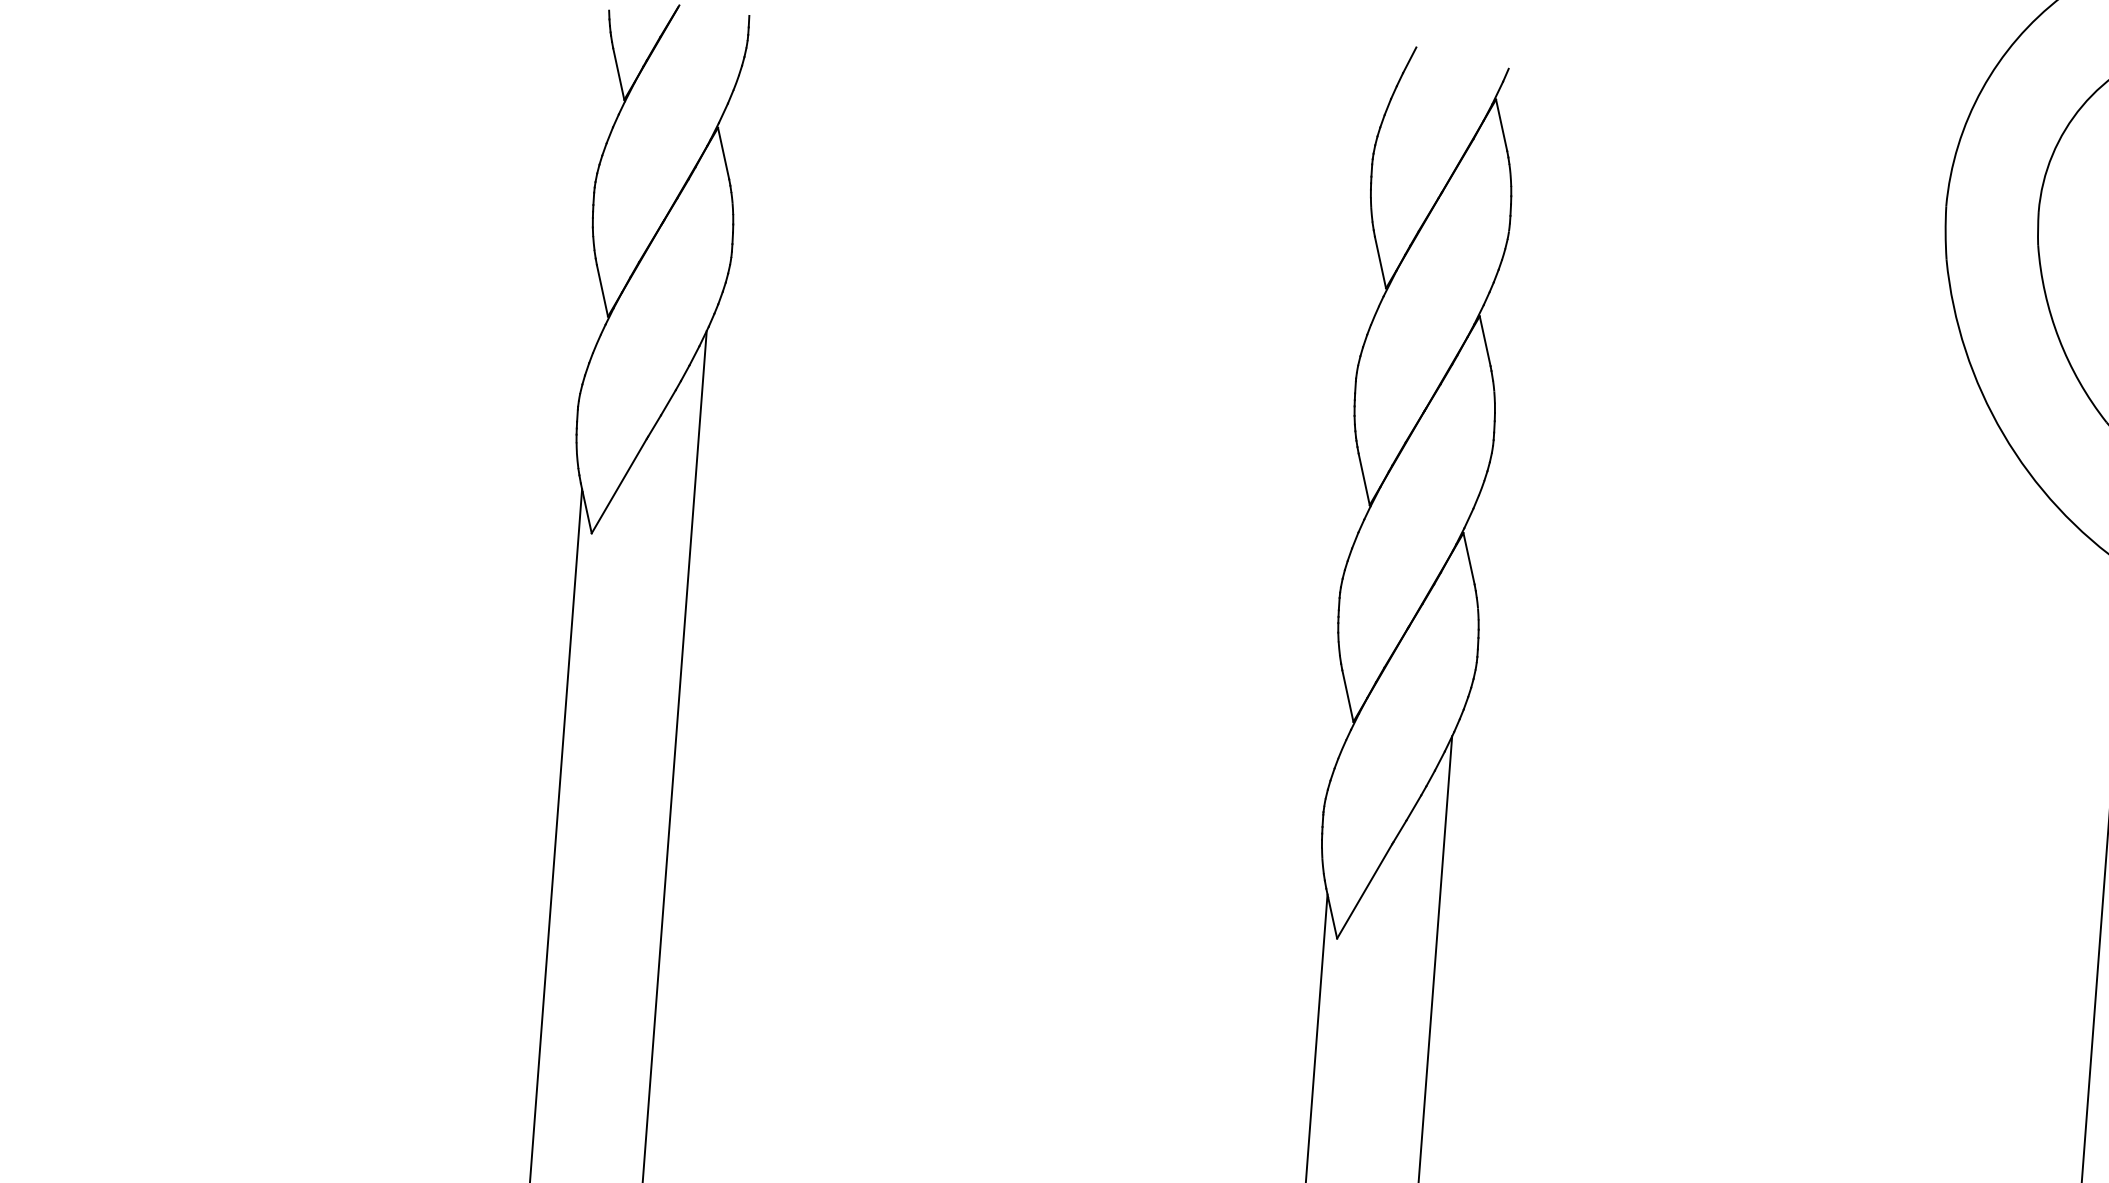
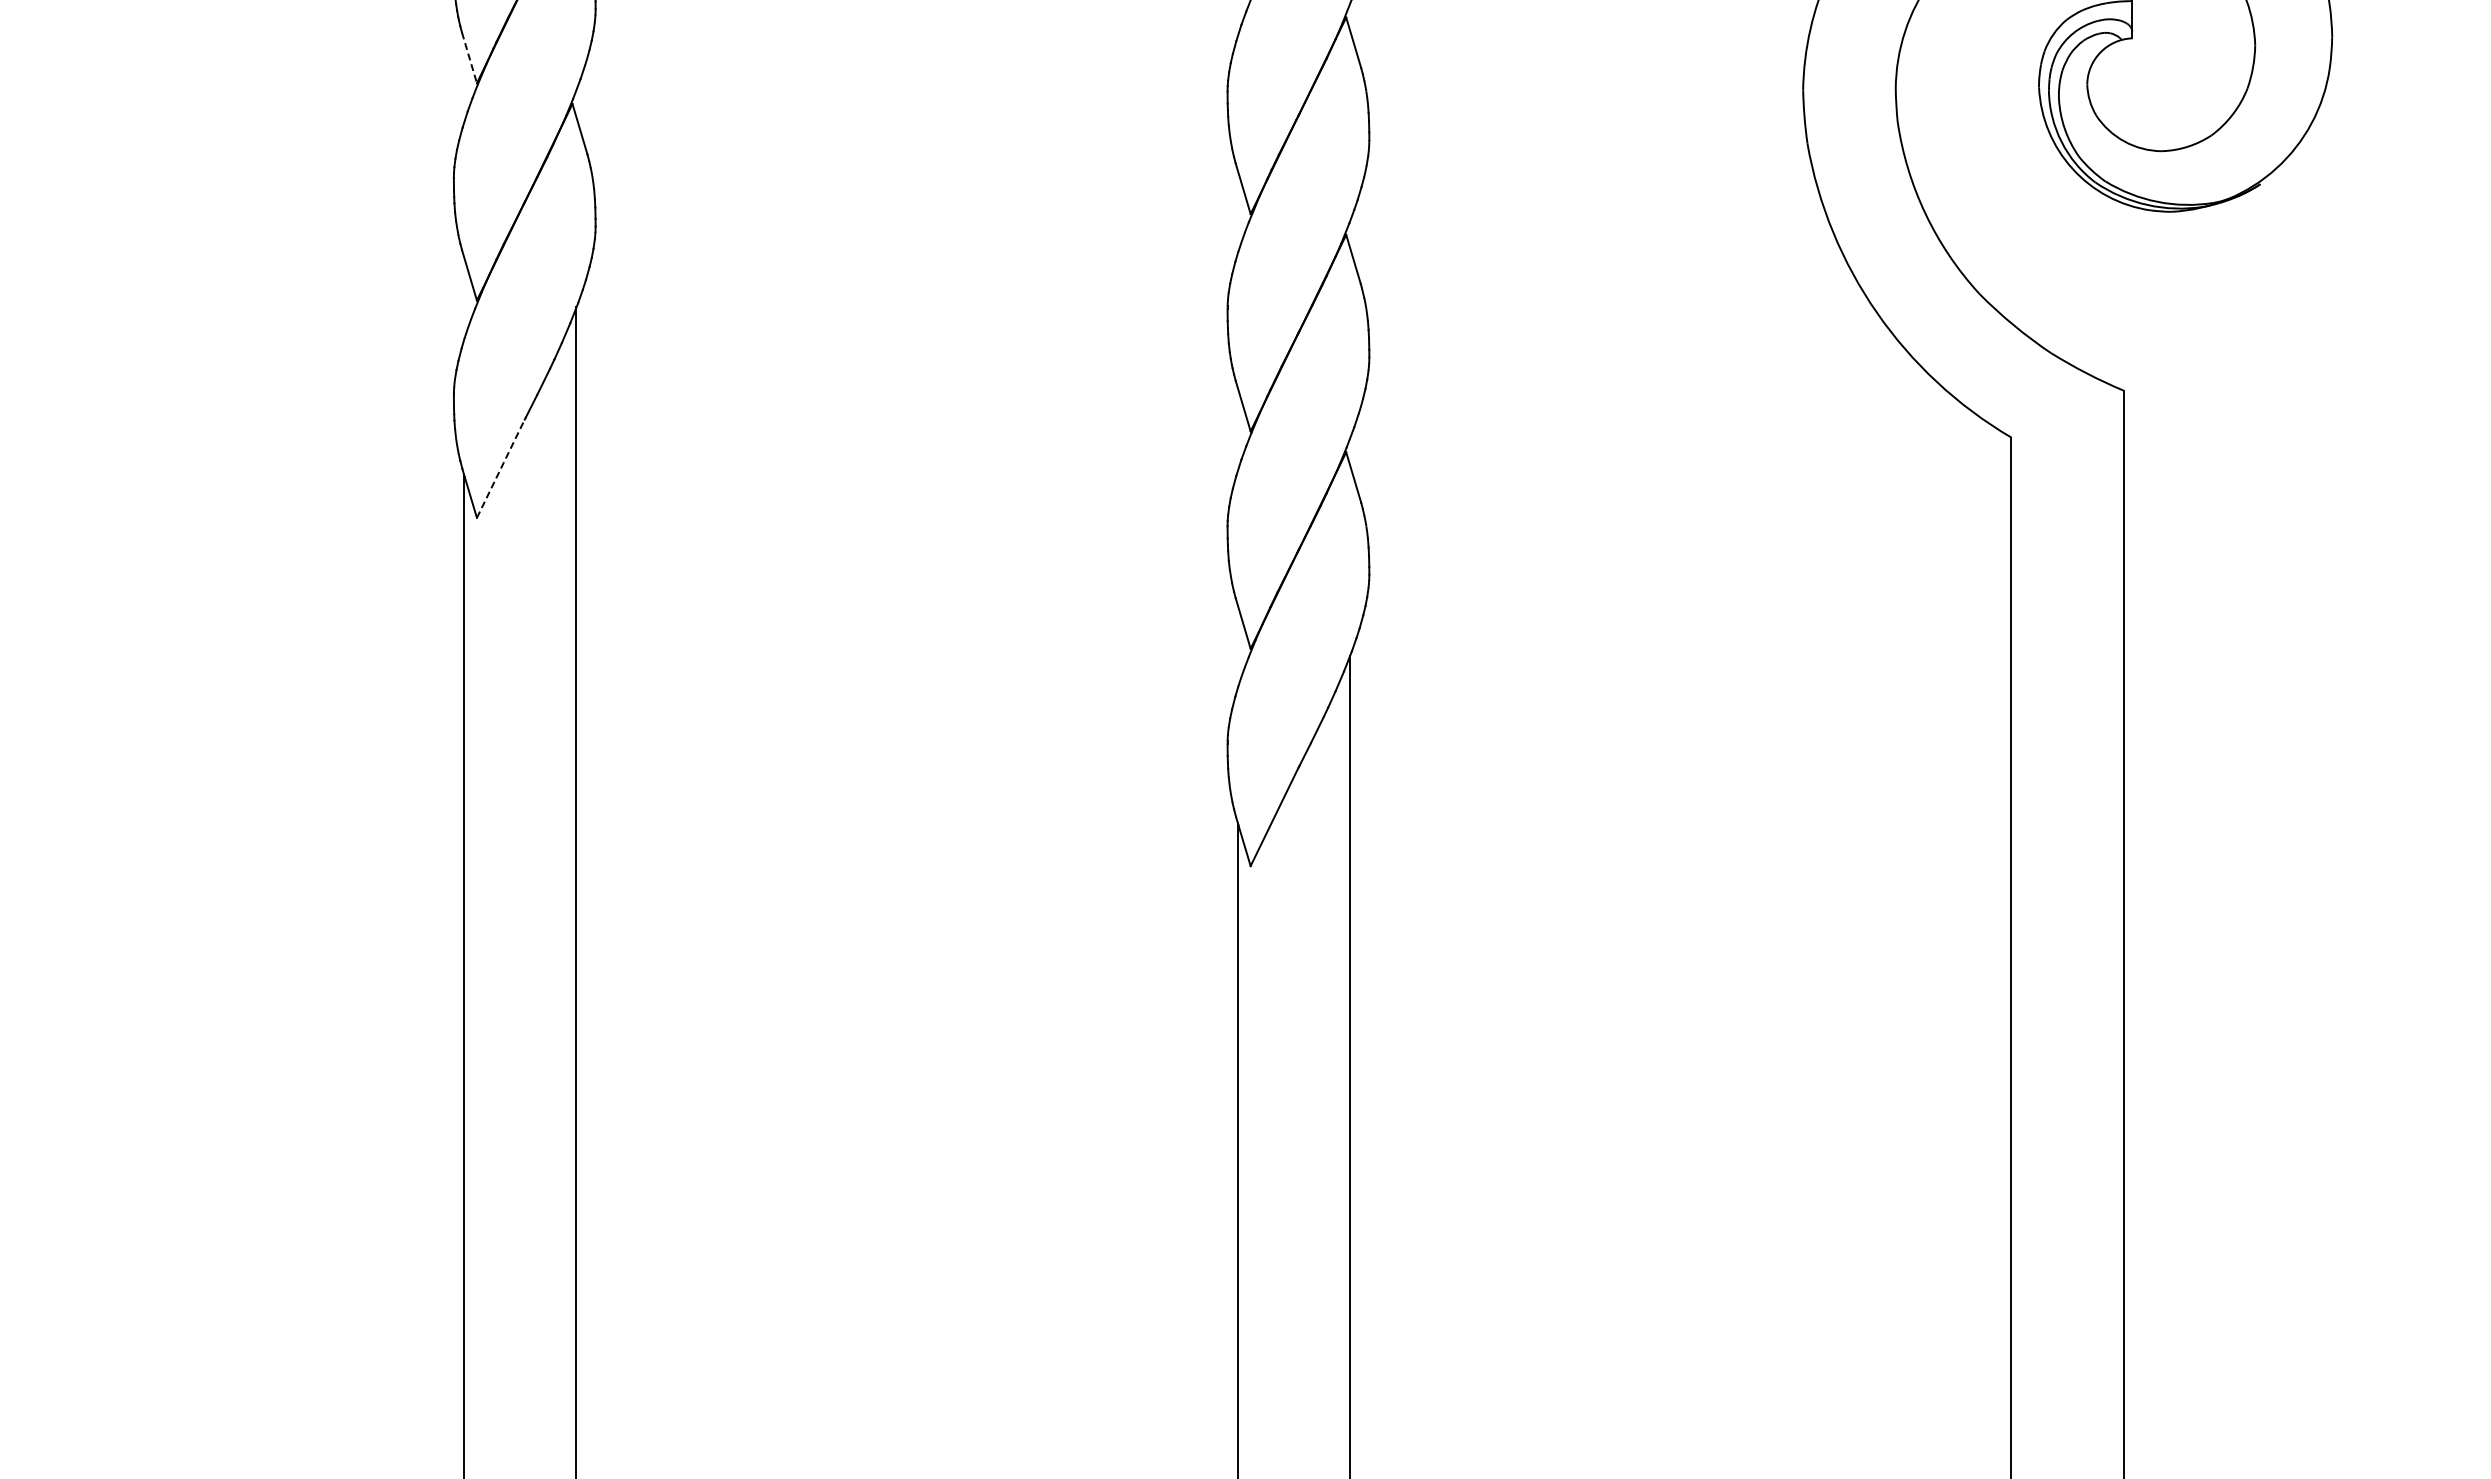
line: (618, 74) -> (469, 58), solid -> dashed
line: (618, 485) -> (500, 468), solid -> dashed

